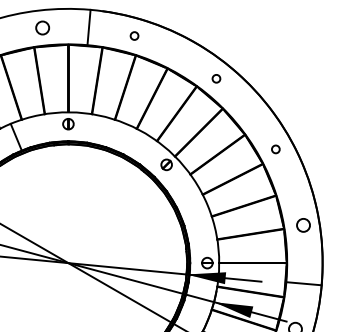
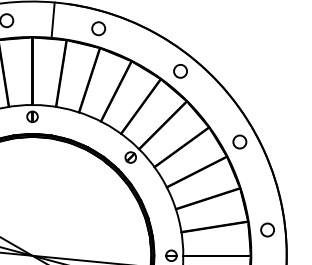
circle: (134, 35) -> (98, 28), size x1.67
circle: (216, 78) -> (180, 71), size x1.67
circle: (275, 149) -> (239, 142), size x1.67
circle: (303, 225) -> (267, 230), moved

